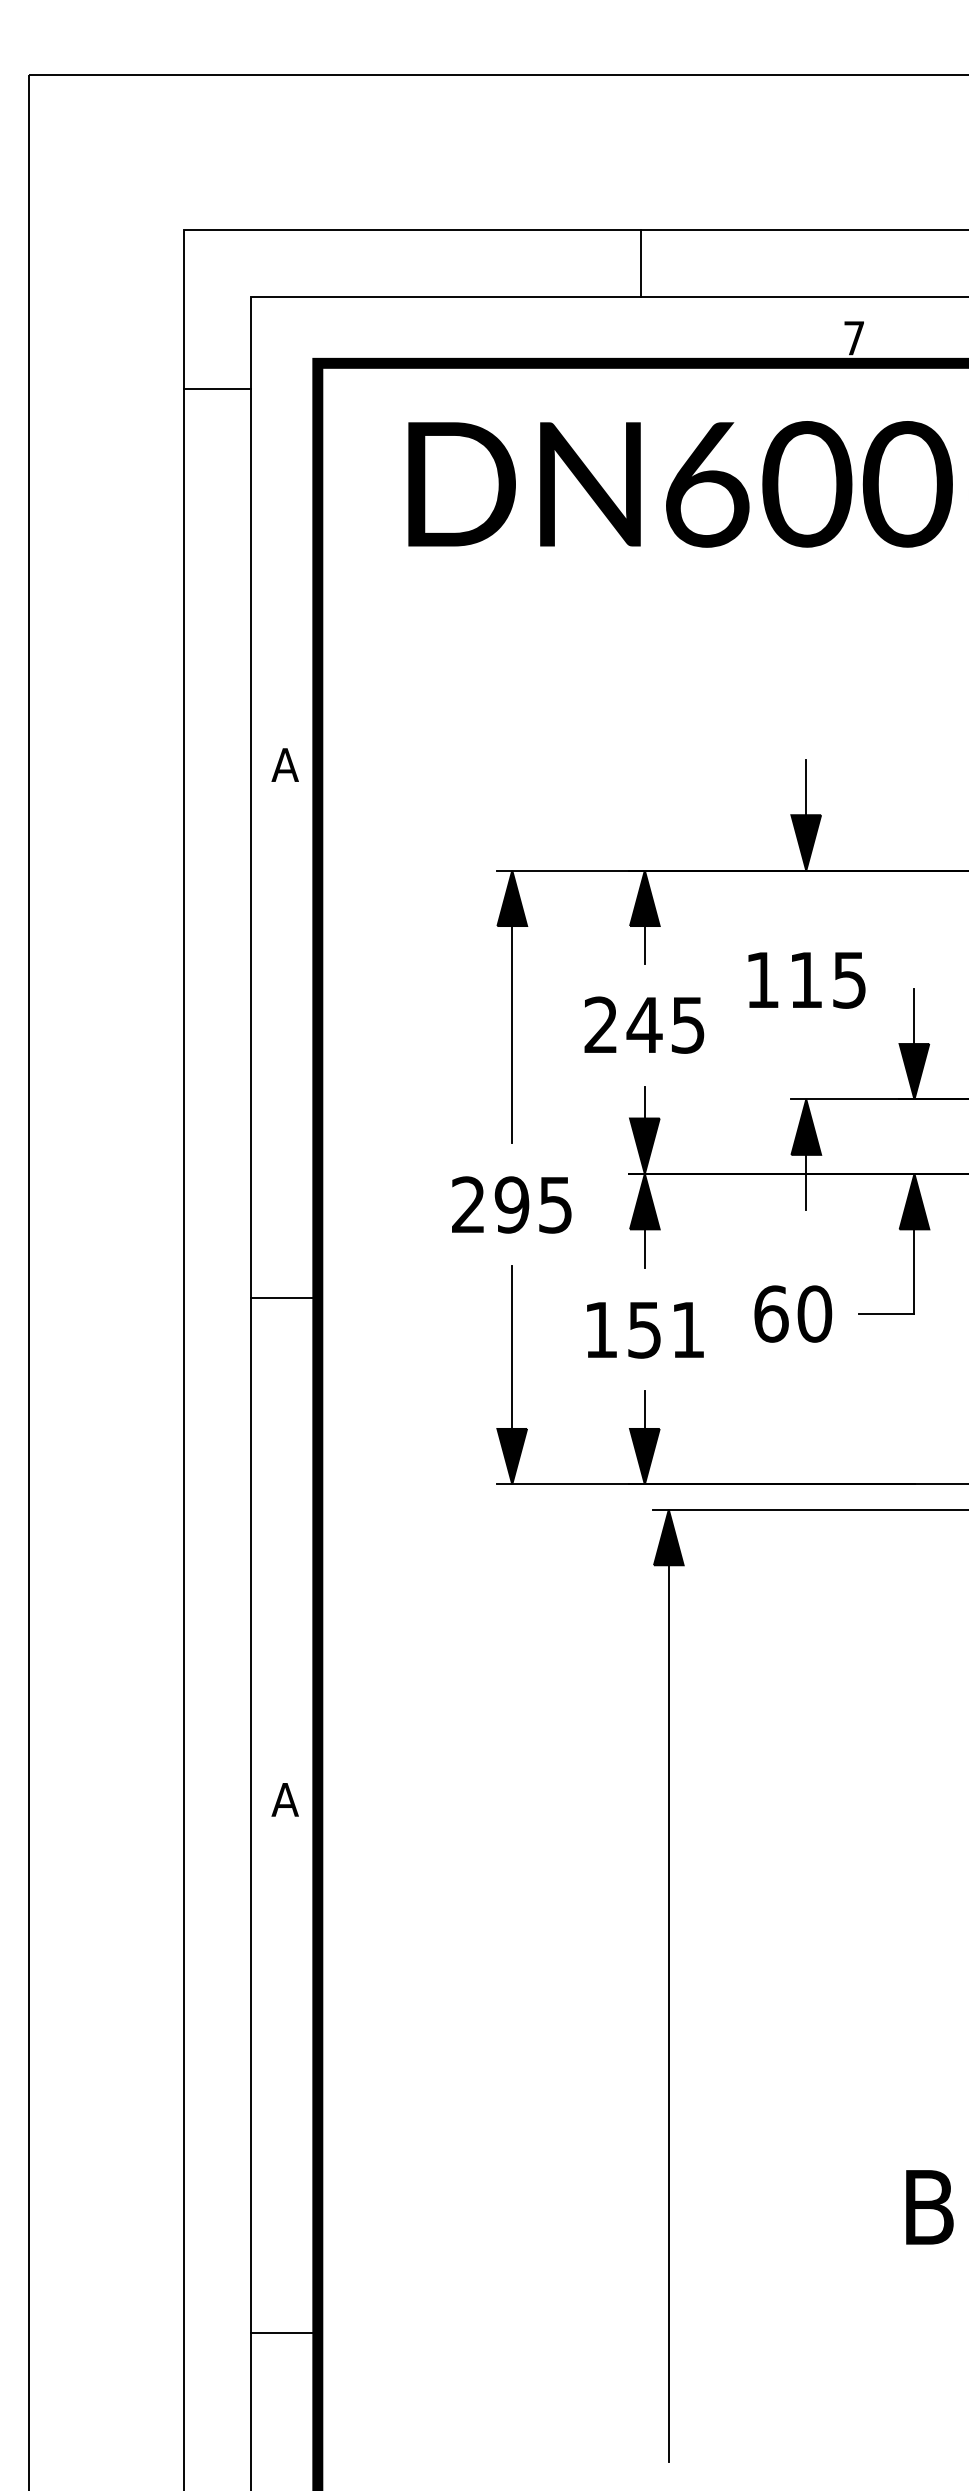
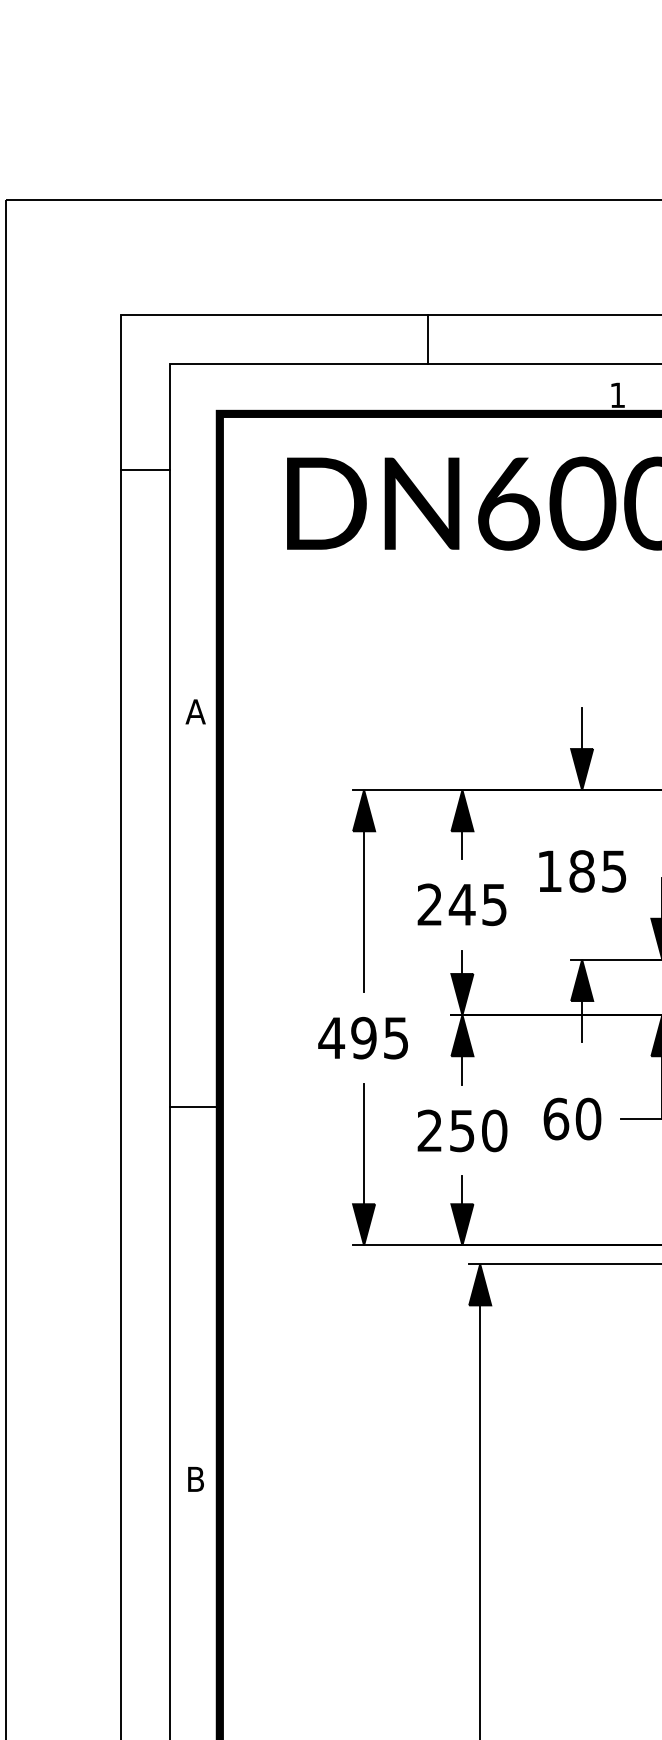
line: (641, 262) -> (428, 339), moved
text: (853, 338) -> (617, 395), 7 -> 1
line: (217, 388) -> (145, 470), moved
text: (806, 979) -> (582, 870), 115 -> 185
text: (468, 1204) -> (331, 1037), 295 -> 495
text: (644, 1329) -> (462, 1130), 151 -> 250
text: (284, 1799) -> (195, 1479), A -> B

